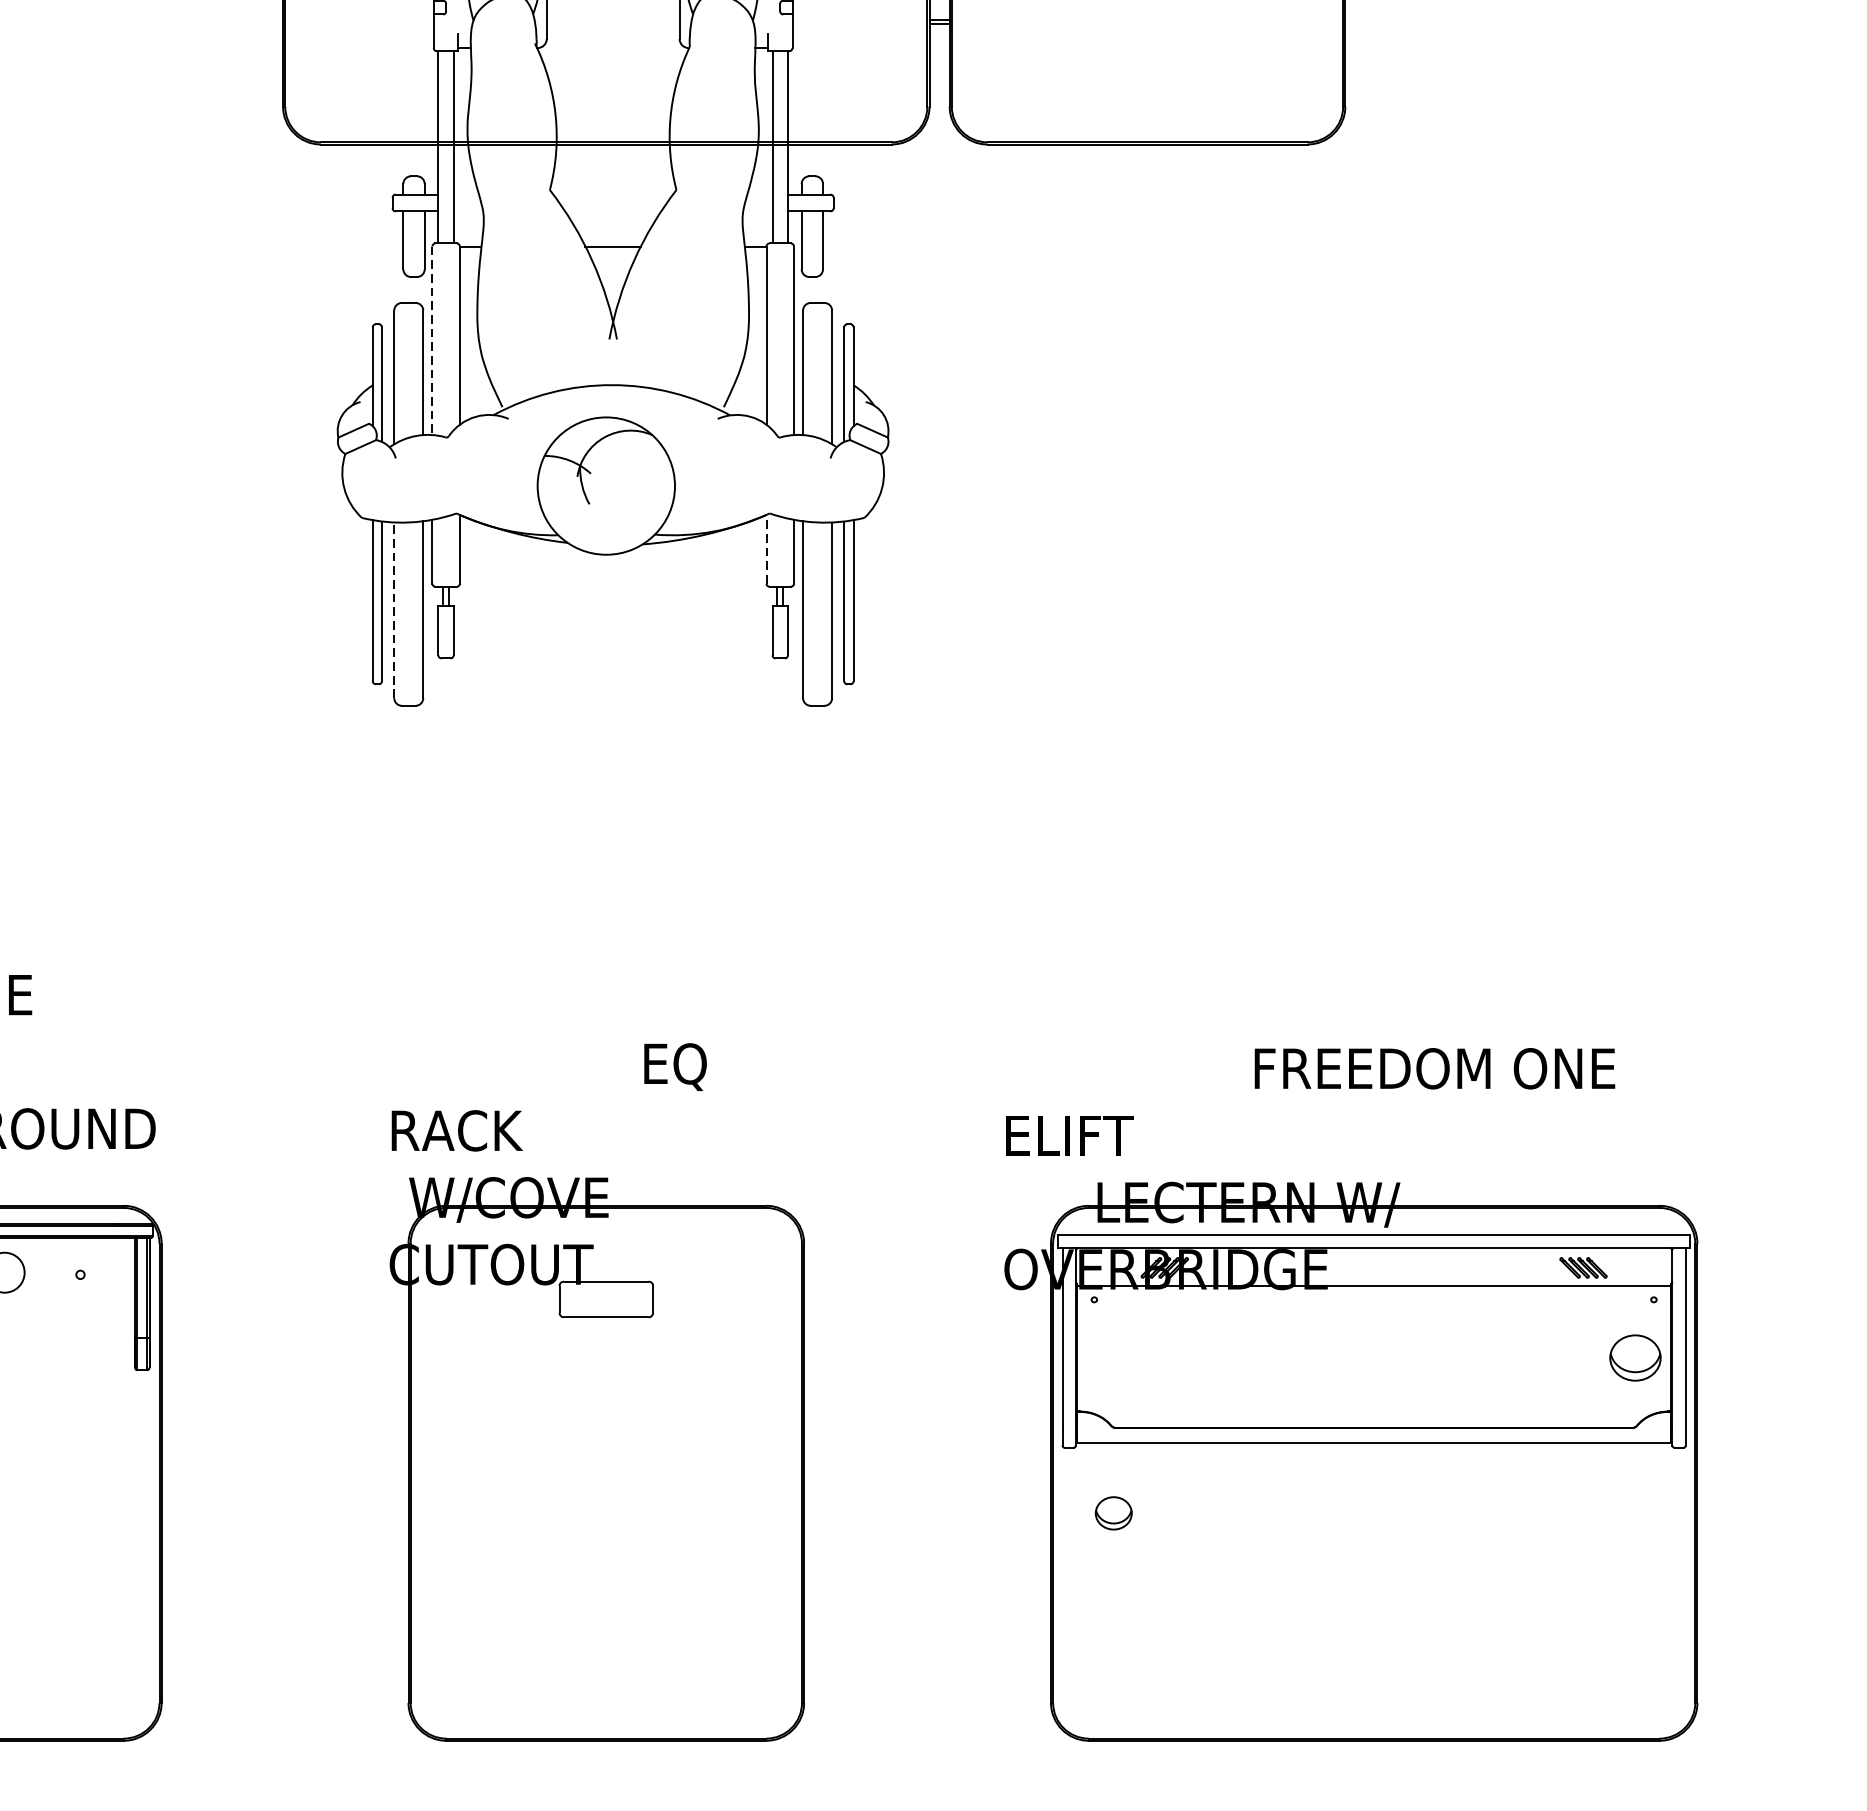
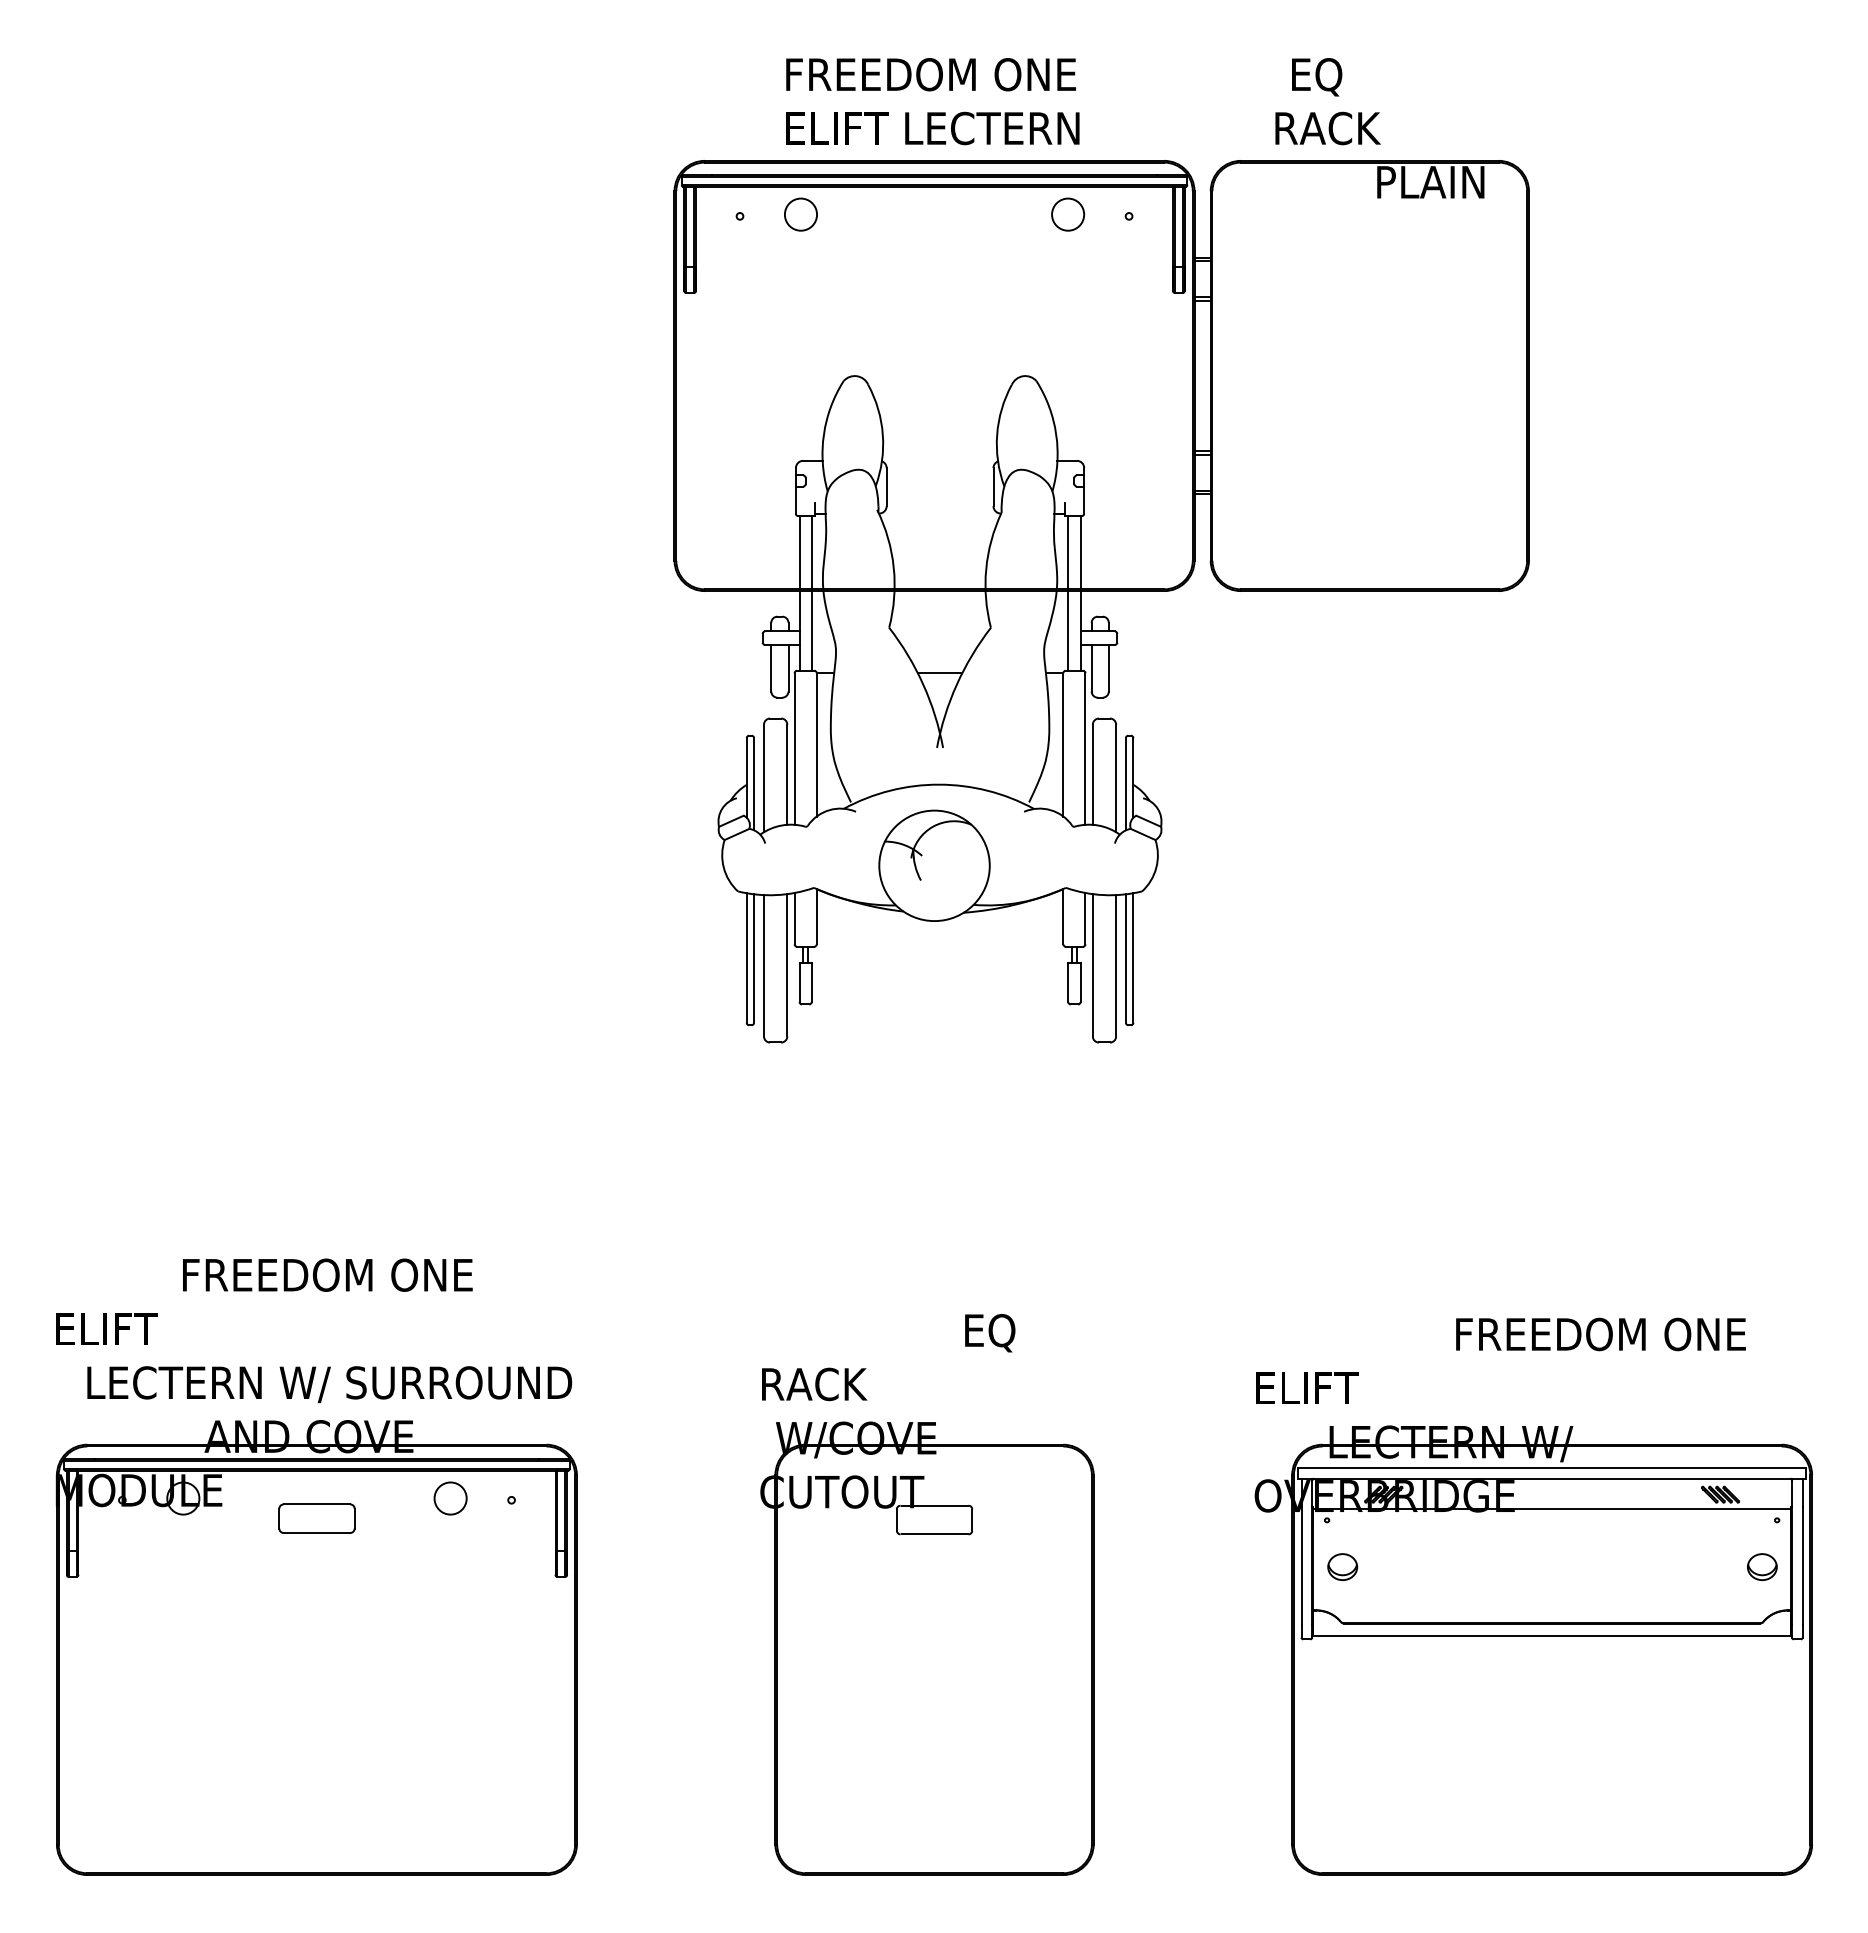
line: (432, 341) -> (794, 749), dashed -> solid
line: (766, 549) -> (1063, 916), dashed -> solid
line: (393, 609) -> (763, 965), dashed -> solid
part: (1635, 1357) -> (1762, 1566), size x0.71
part: (1113, 1512) -> (1342, 1566), moved

